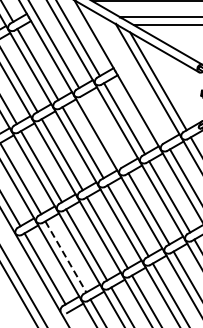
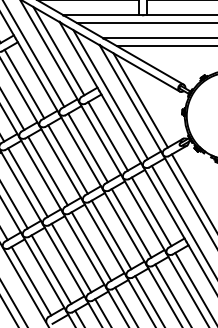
line: (127, 75) -> (110, 94), added
line: (103, 130) -> (87, 147), added
line: (65, 256) -> (51, 269), dashed -> solid

